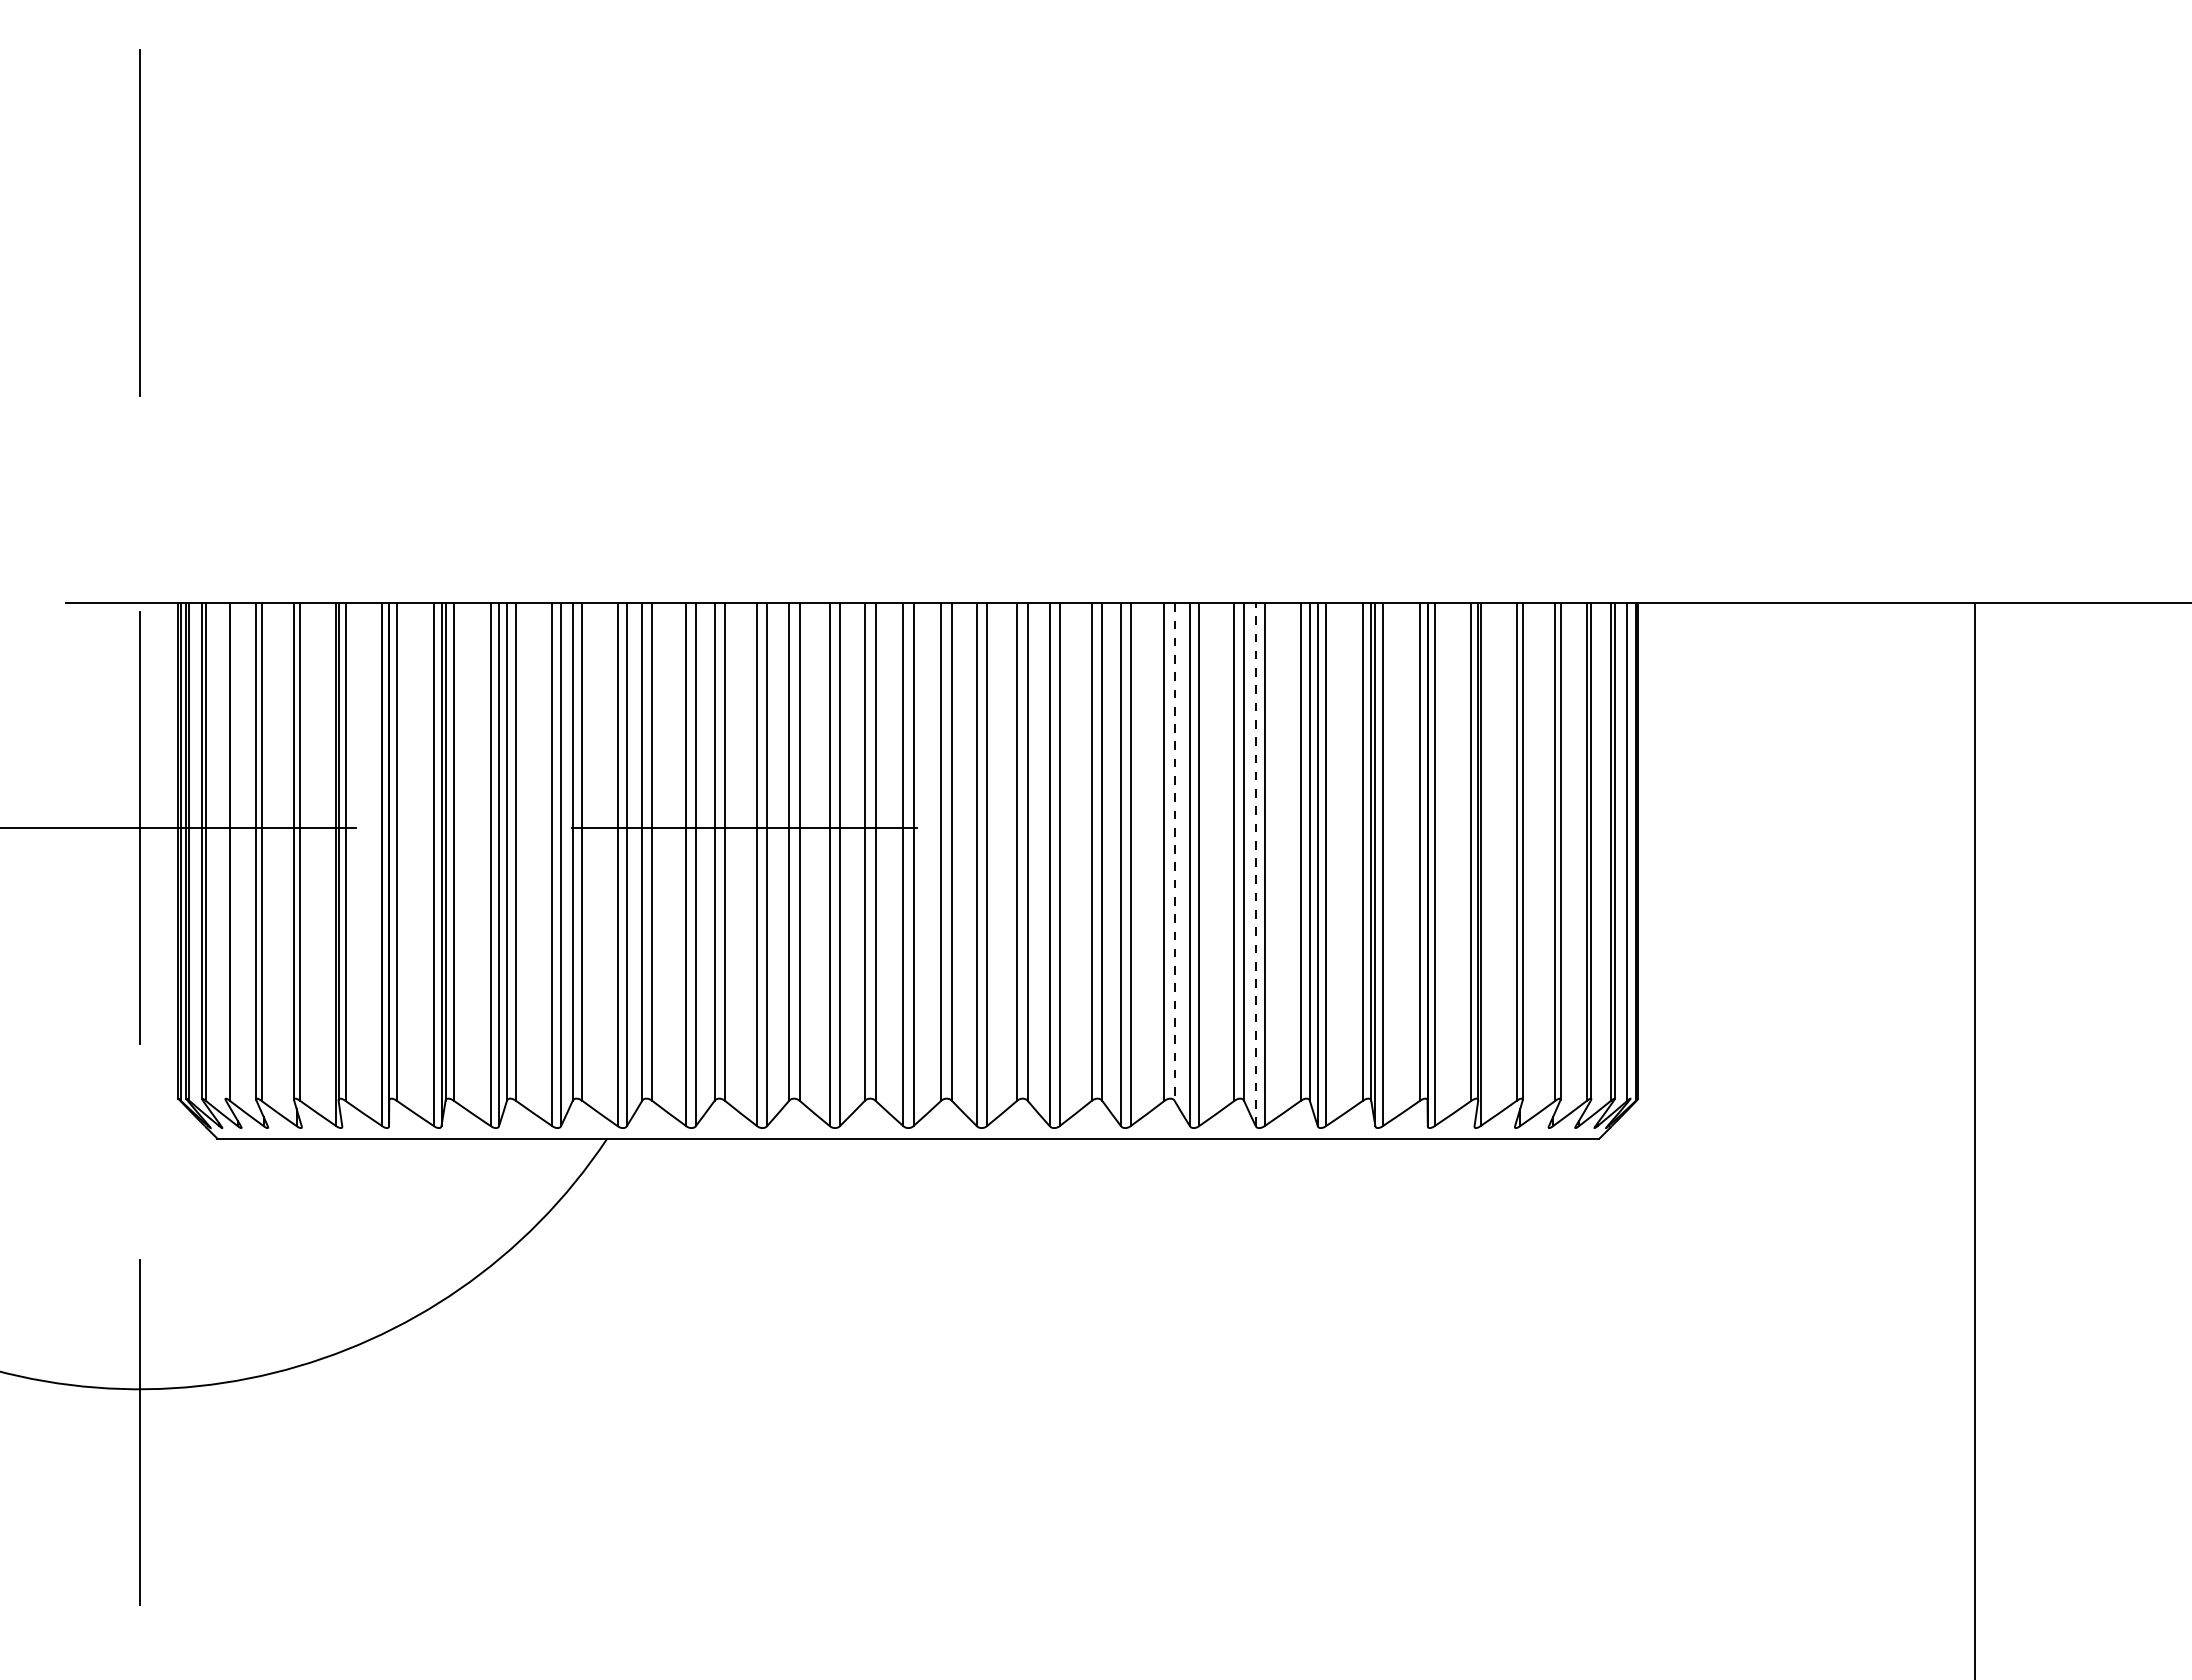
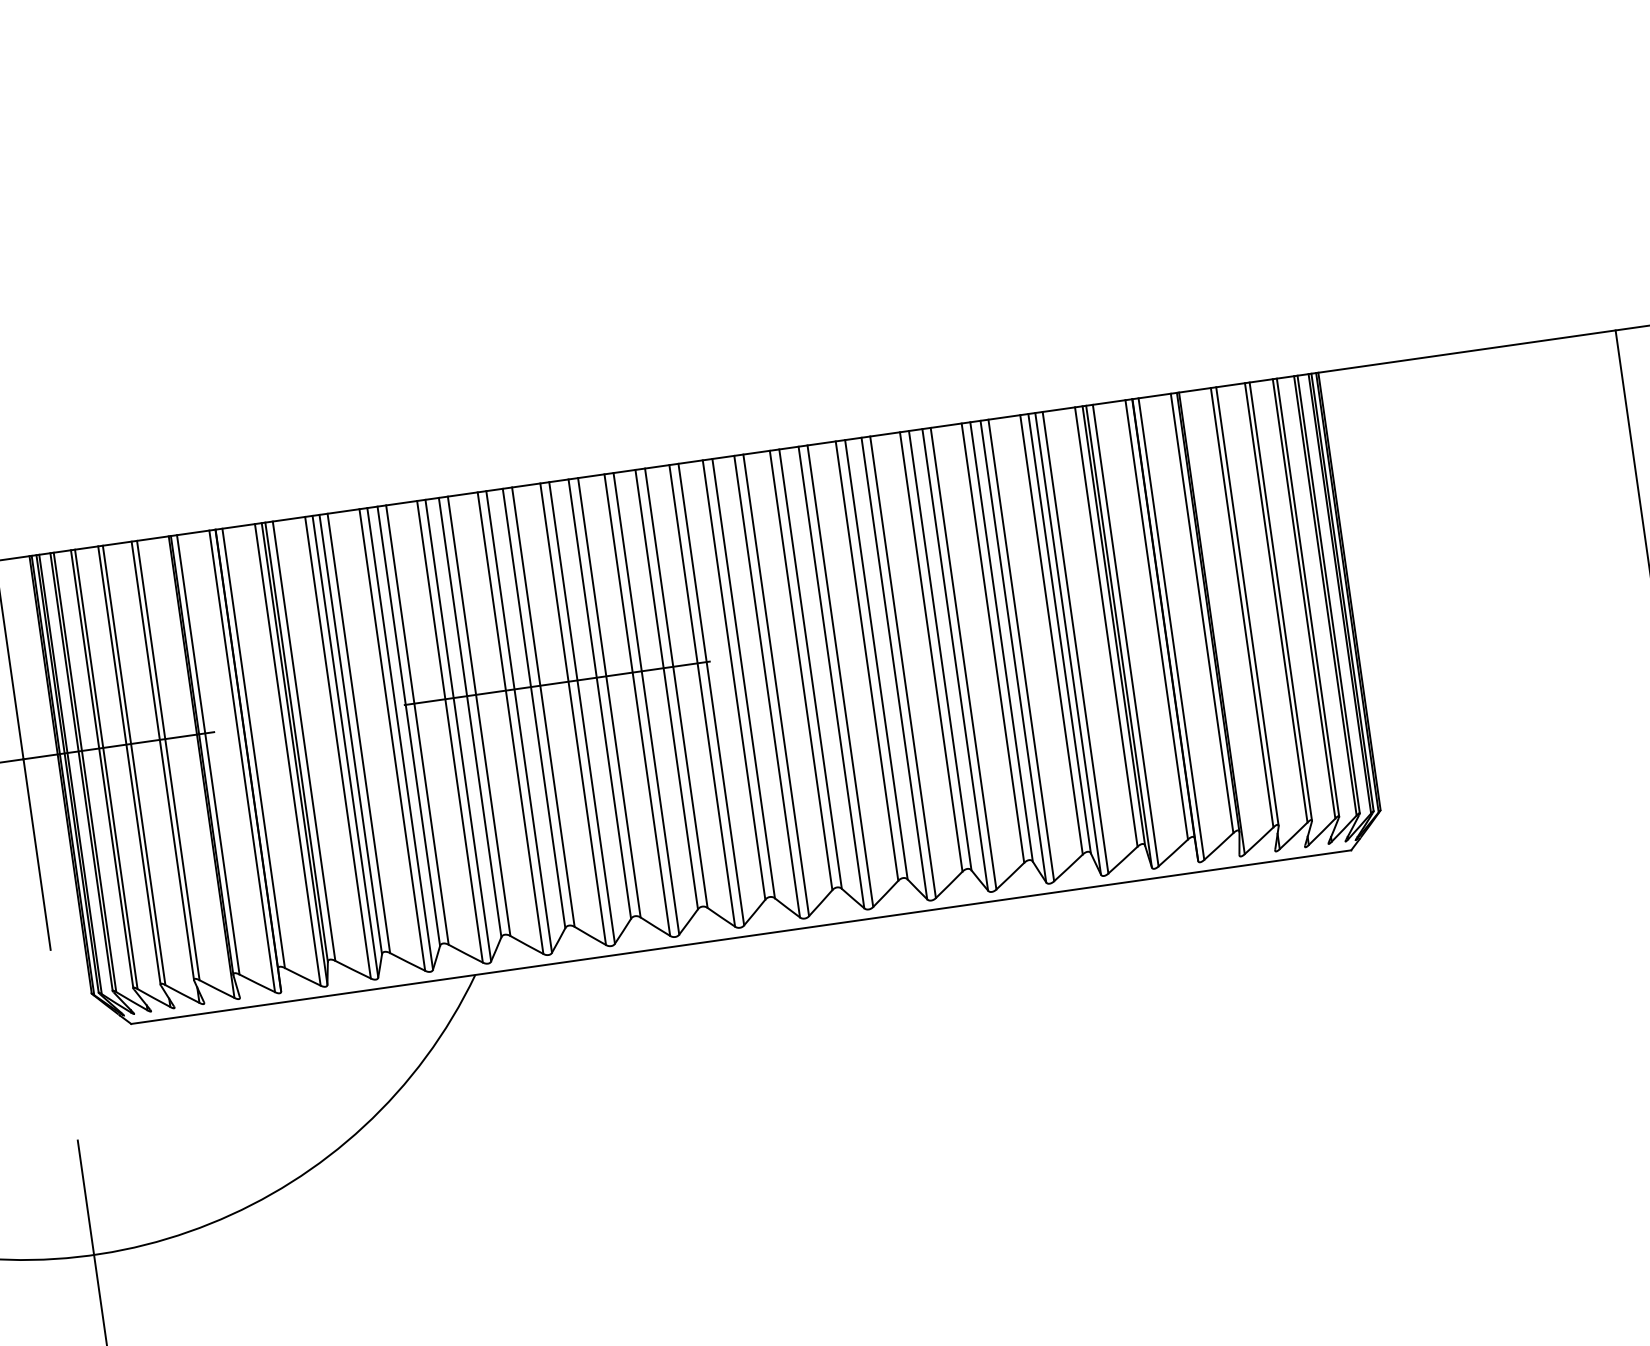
line: (1630, 850) -> (1342, 592), added
line: (225, 851) -> (102, 769), added
line: (1174, 852) -> (940, 651), dashed -> solid
line: (1255, 864) -> (1013, 651), dashed -> solid

